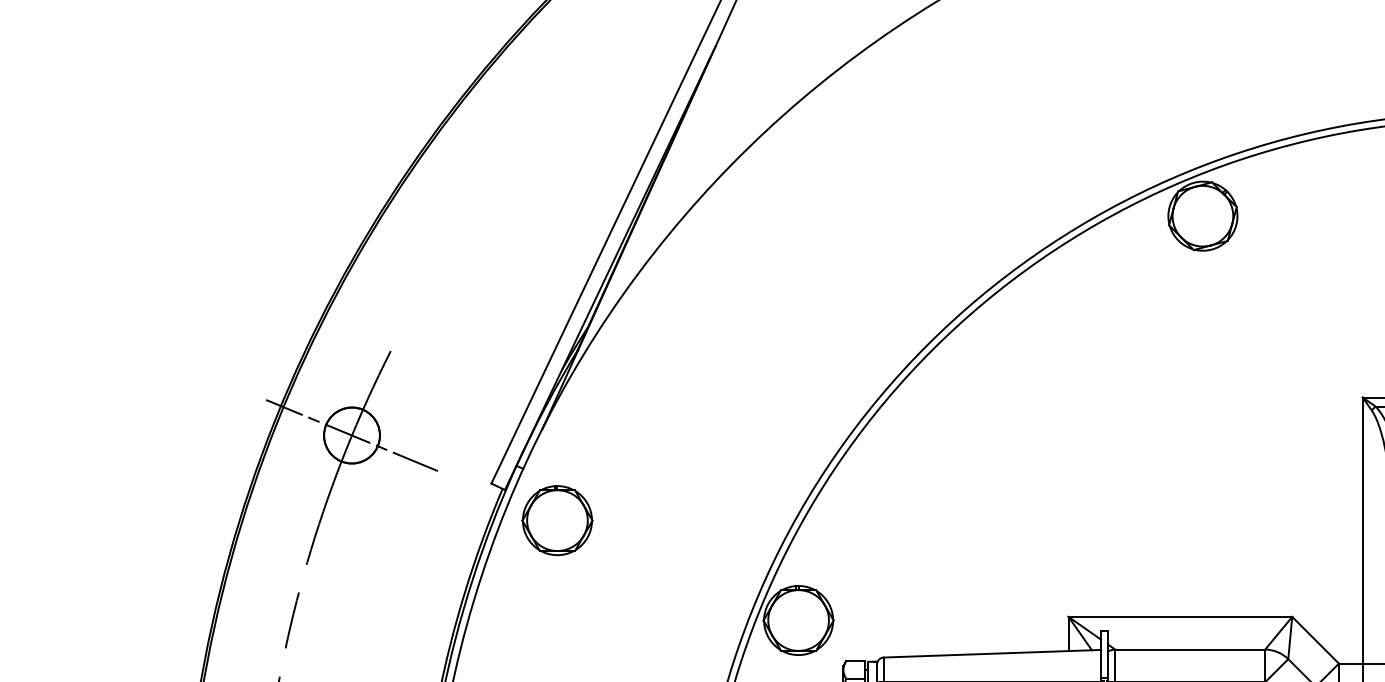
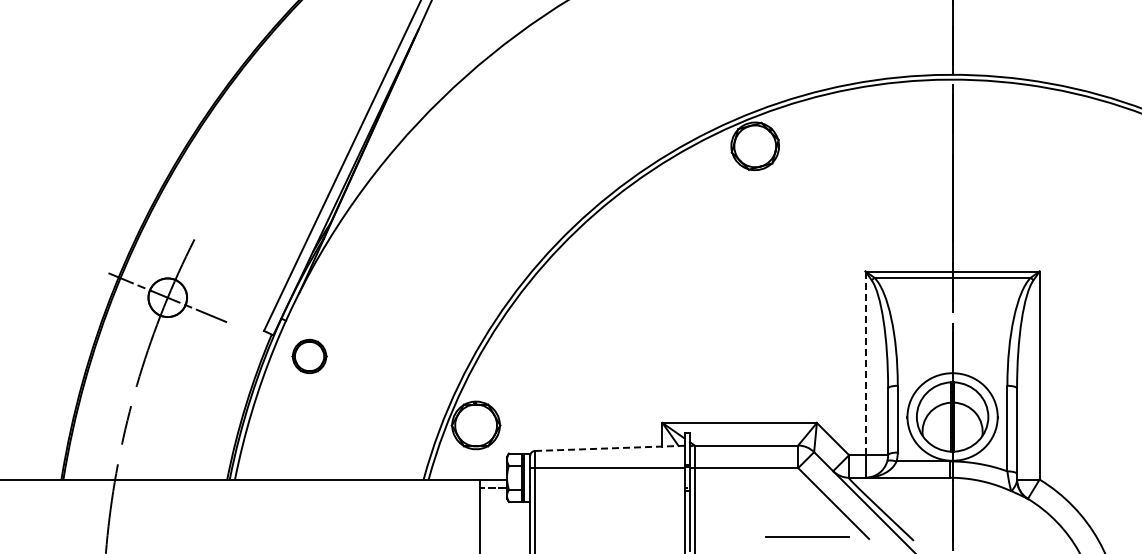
part: (557, 520) -> (309, 356), size x0.7
line: (1362, 530) -> (865, 363), solid -> dashed
line: (991, 653) -> (609, 448), solid -> dashed

